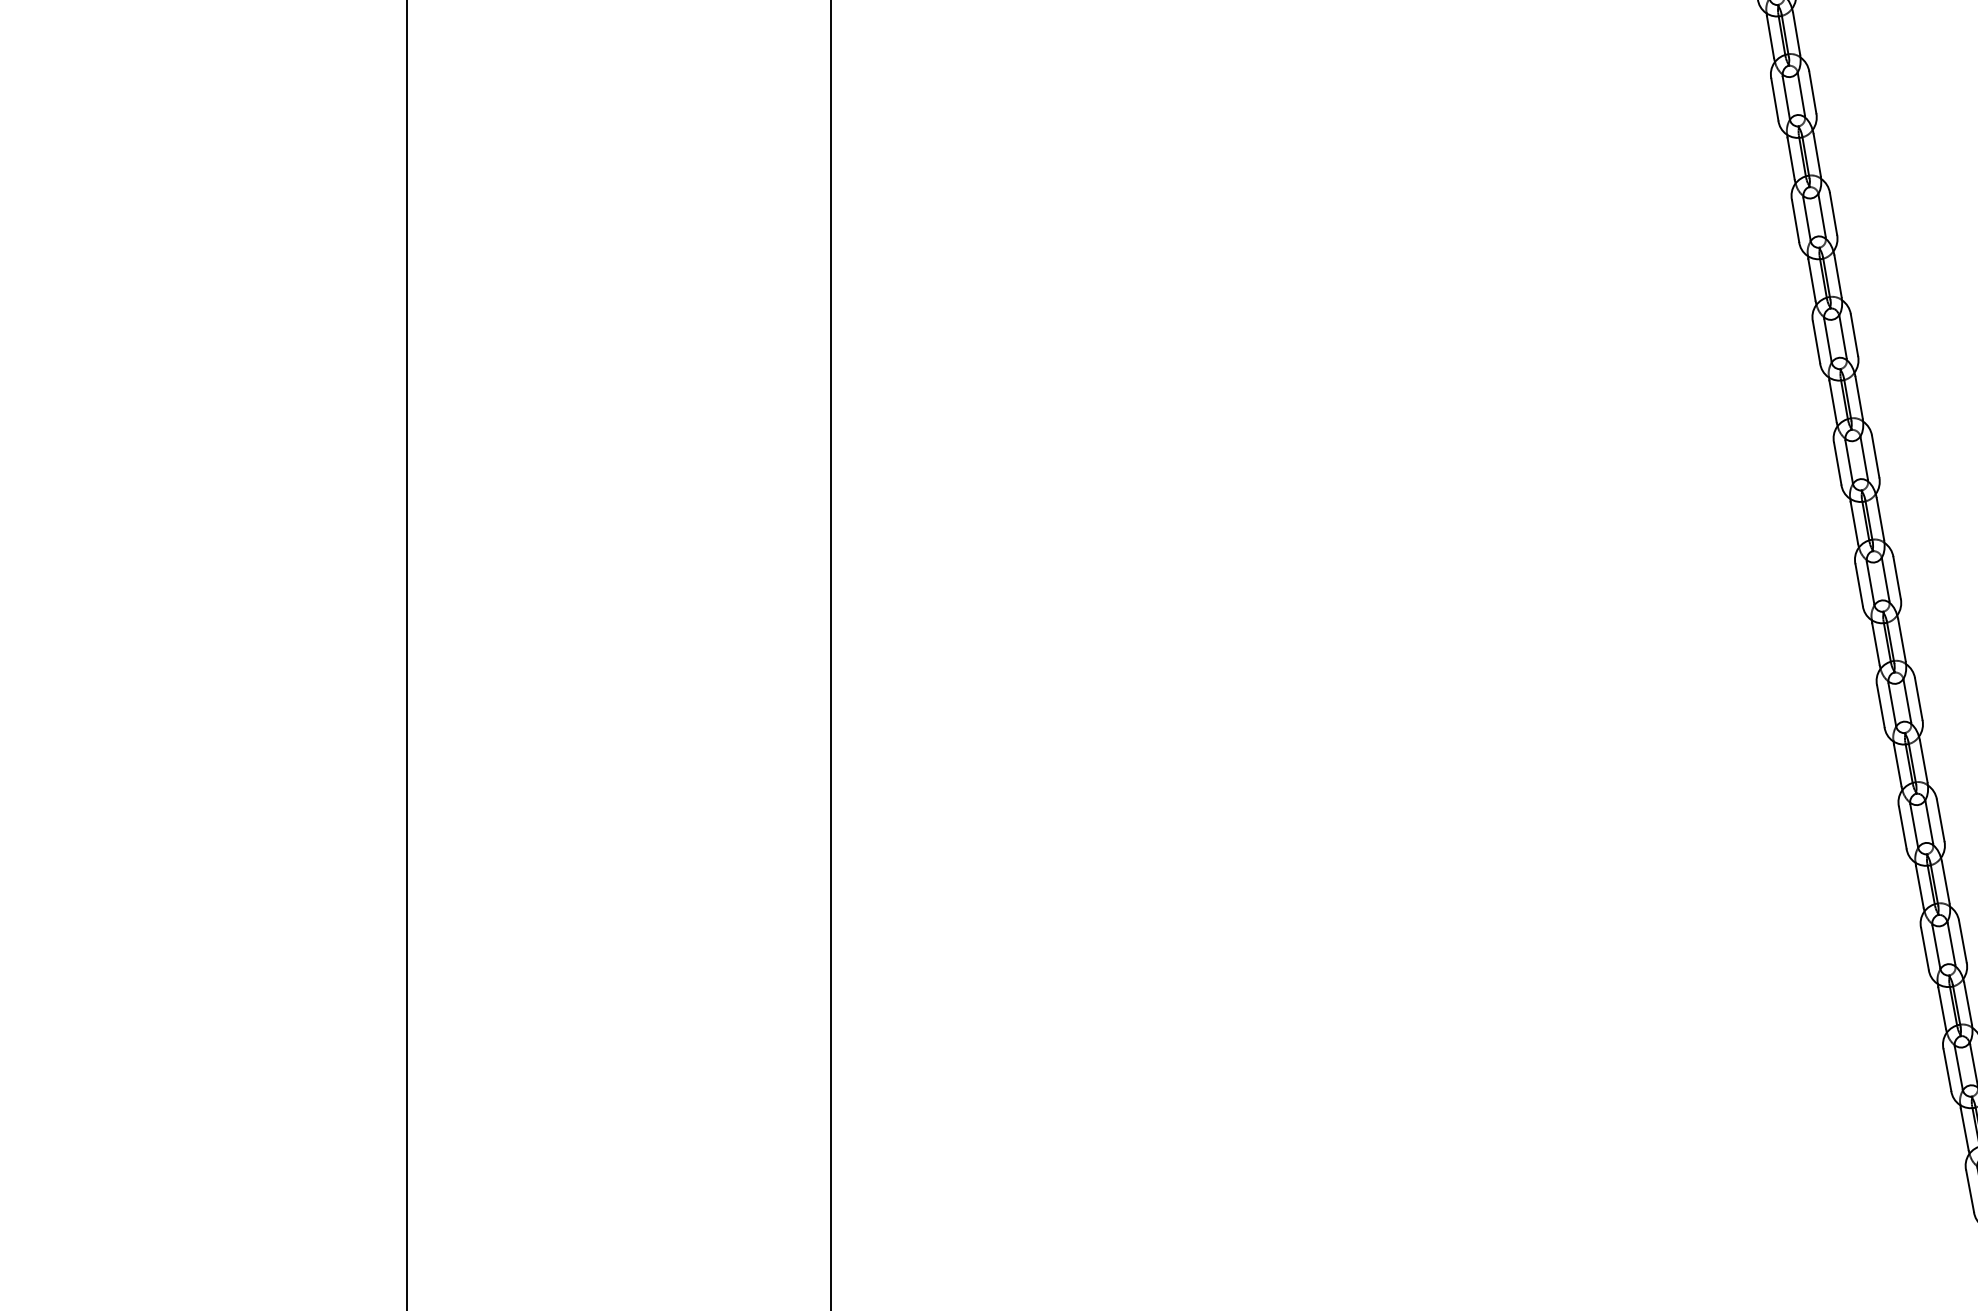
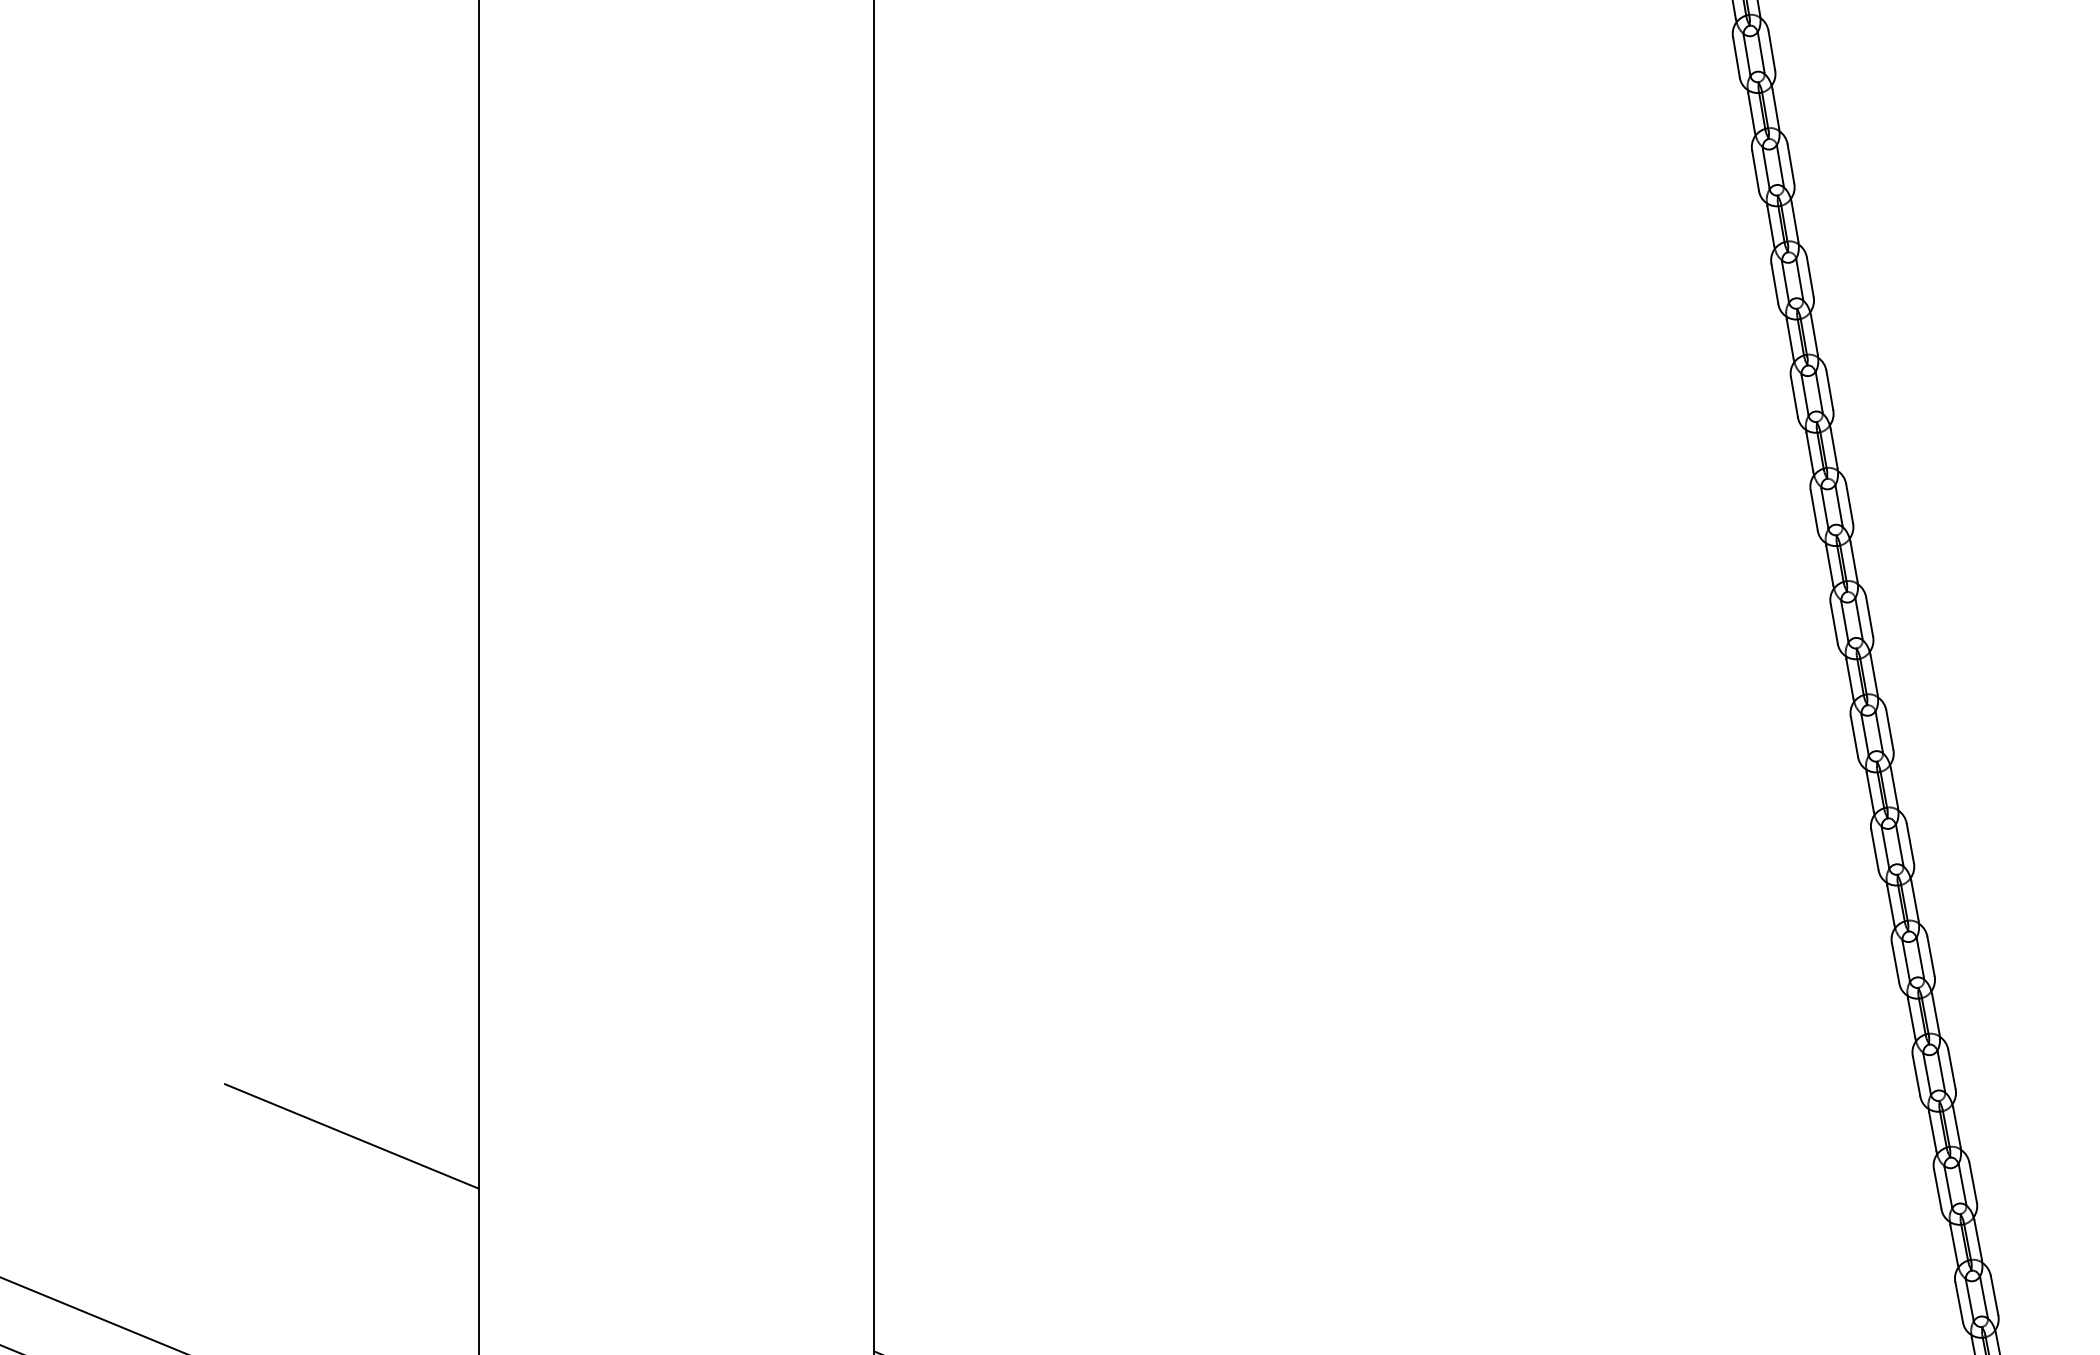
line: (270, 1134) -> (351, 1136), added

